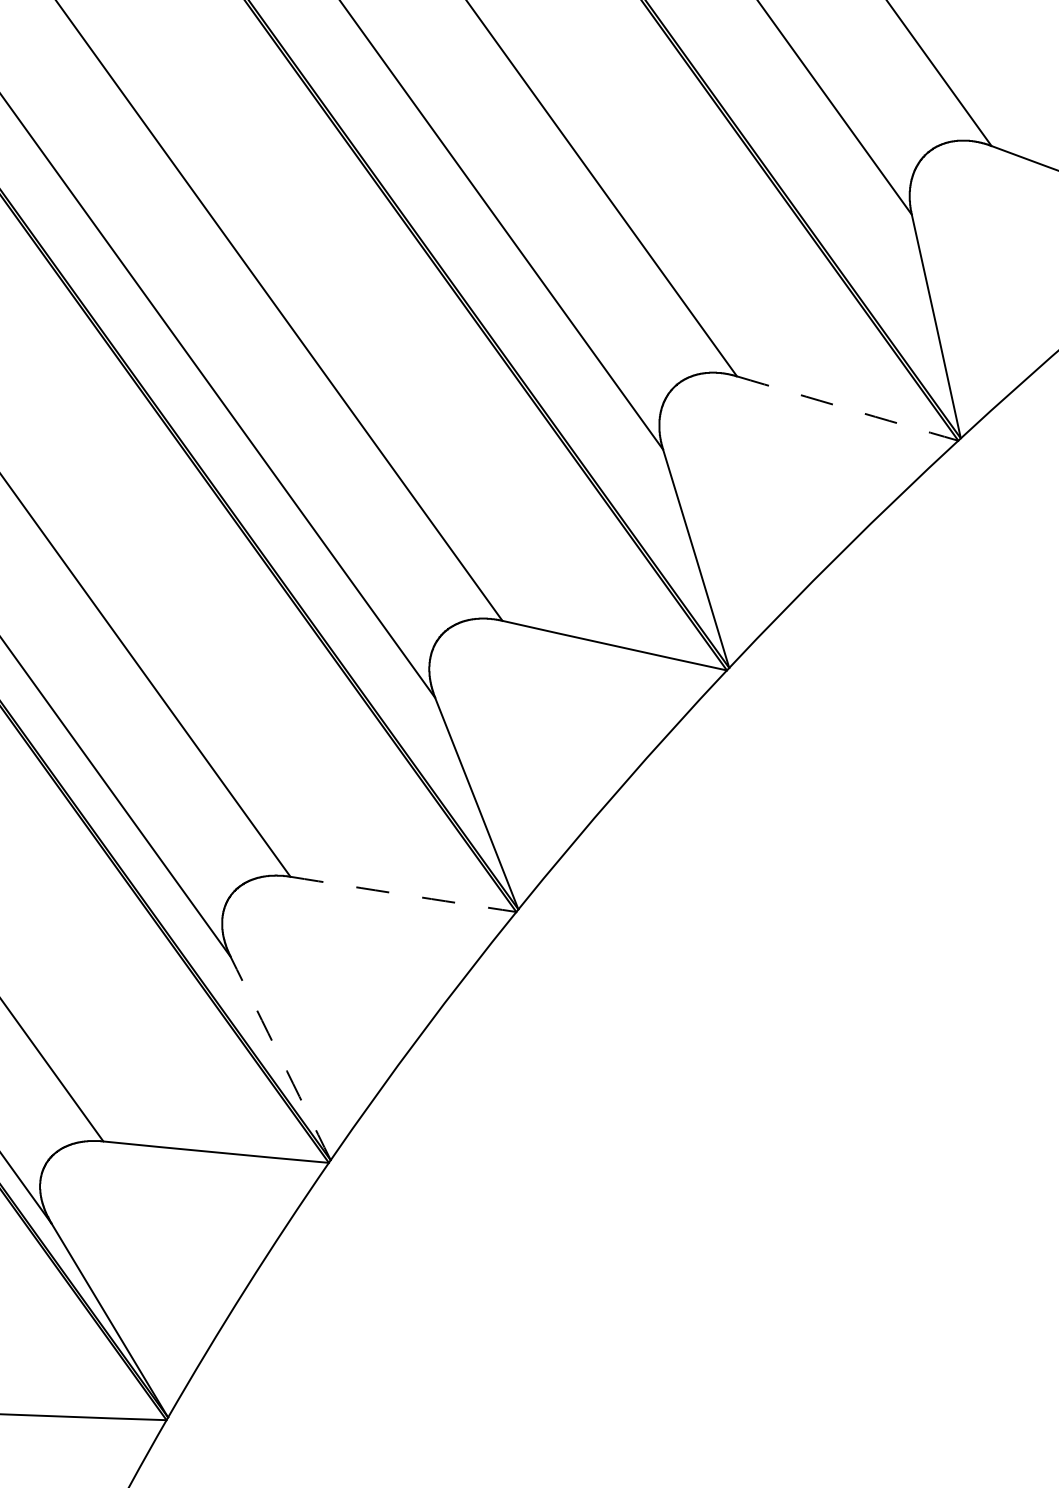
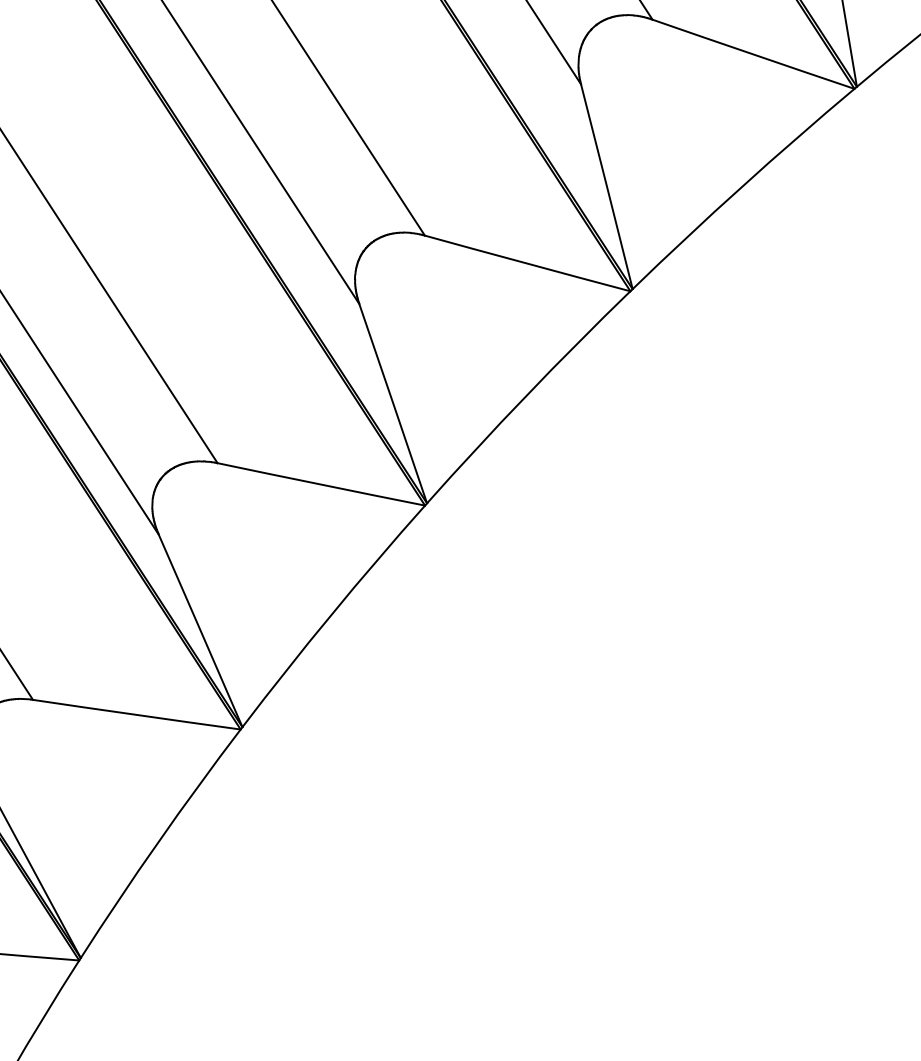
arc: (847, 408) -> (753, 54), dashed -> solid
arc: (403, 894) -> (321, 484), dashed -> solid
arc: (280, 1058) -> (200, 630), dashed -> solid

